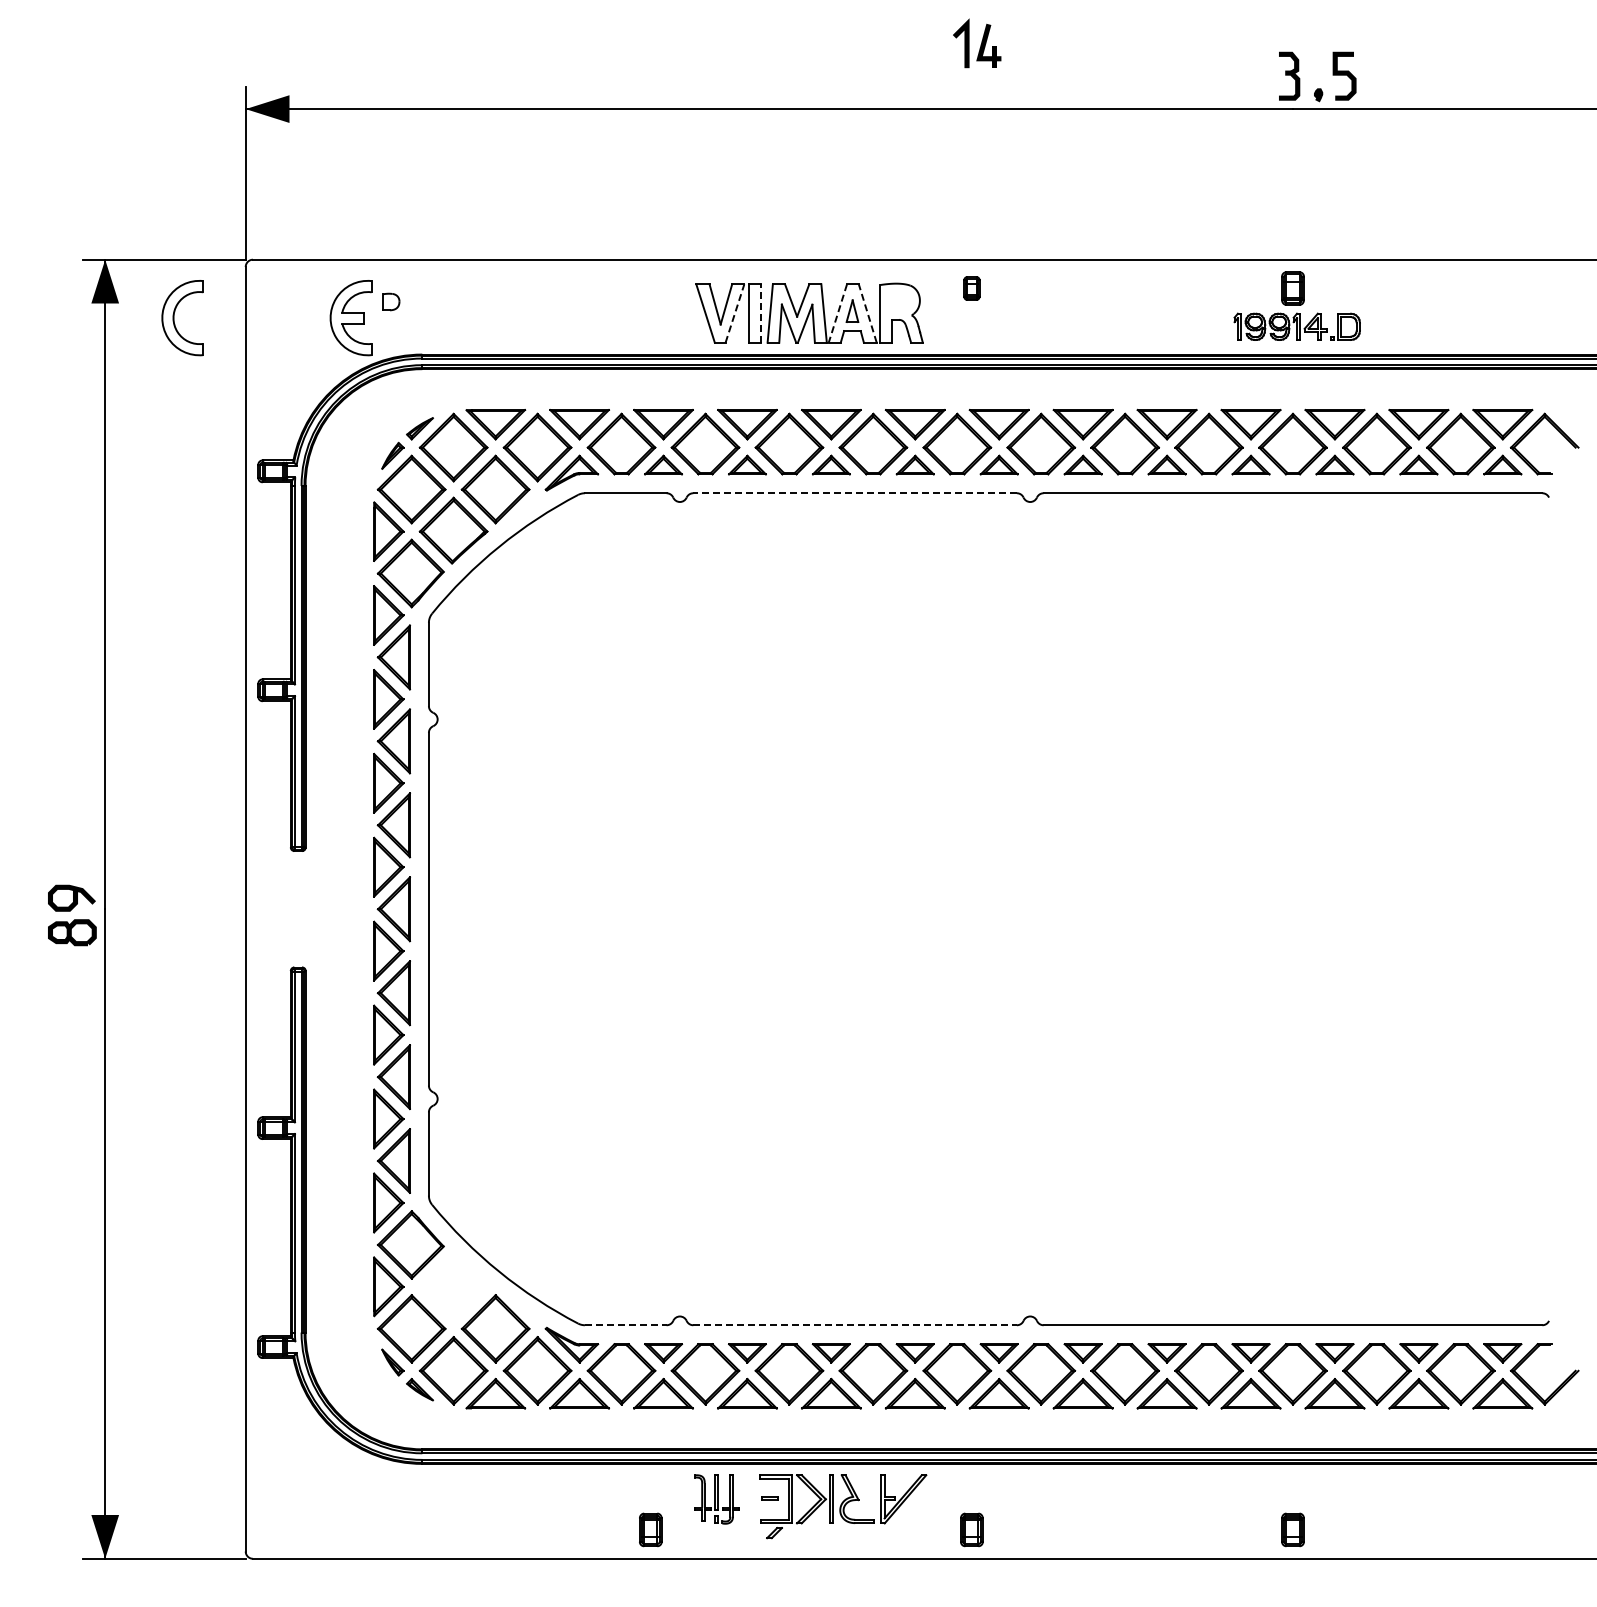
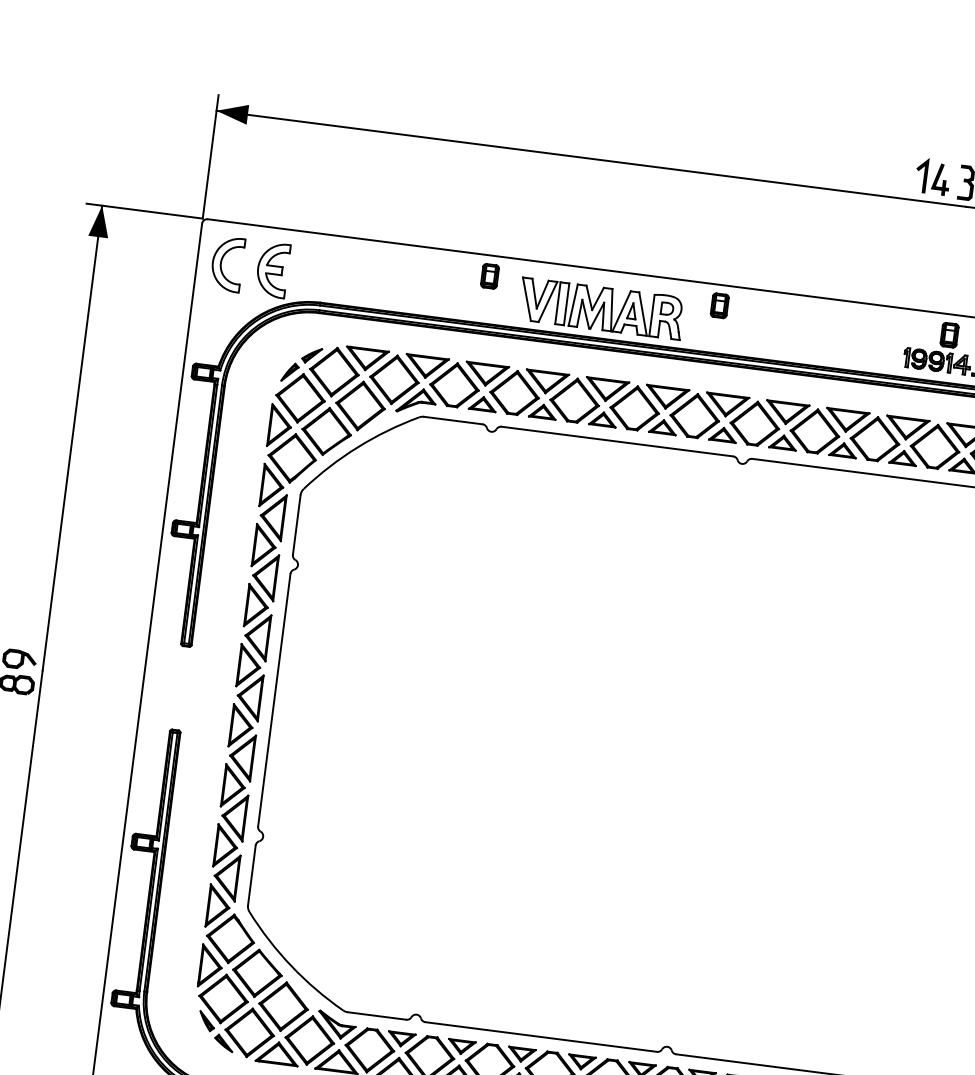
part: (977, 43) -> (933, 176), moved
part: (650, 288) -> (489, 276), added
part: (971, 288) -> (719, 305), size x1.43
part: (391, 301) -> (667, 308), moved
line: (734, 313) -> (547, 301), dashed -> solid
line: (761, 313) -> (566, 304), dashed -> solid
line: (837, 313) -> (621, 311), dashed -> solid
line: (867, 313) -> (642, 314), dashed -> solid
part: (174, 318) -> (221, 263), moved
line: (855, 493) -> (617, 441), dashed -> solid
part: (453, 1287) -> (257, 973), added
line: (625, 1325) -> (376, 1016), dashed -> solid
line: (855, 1325) -> (541, 1037), dashed -> solid

